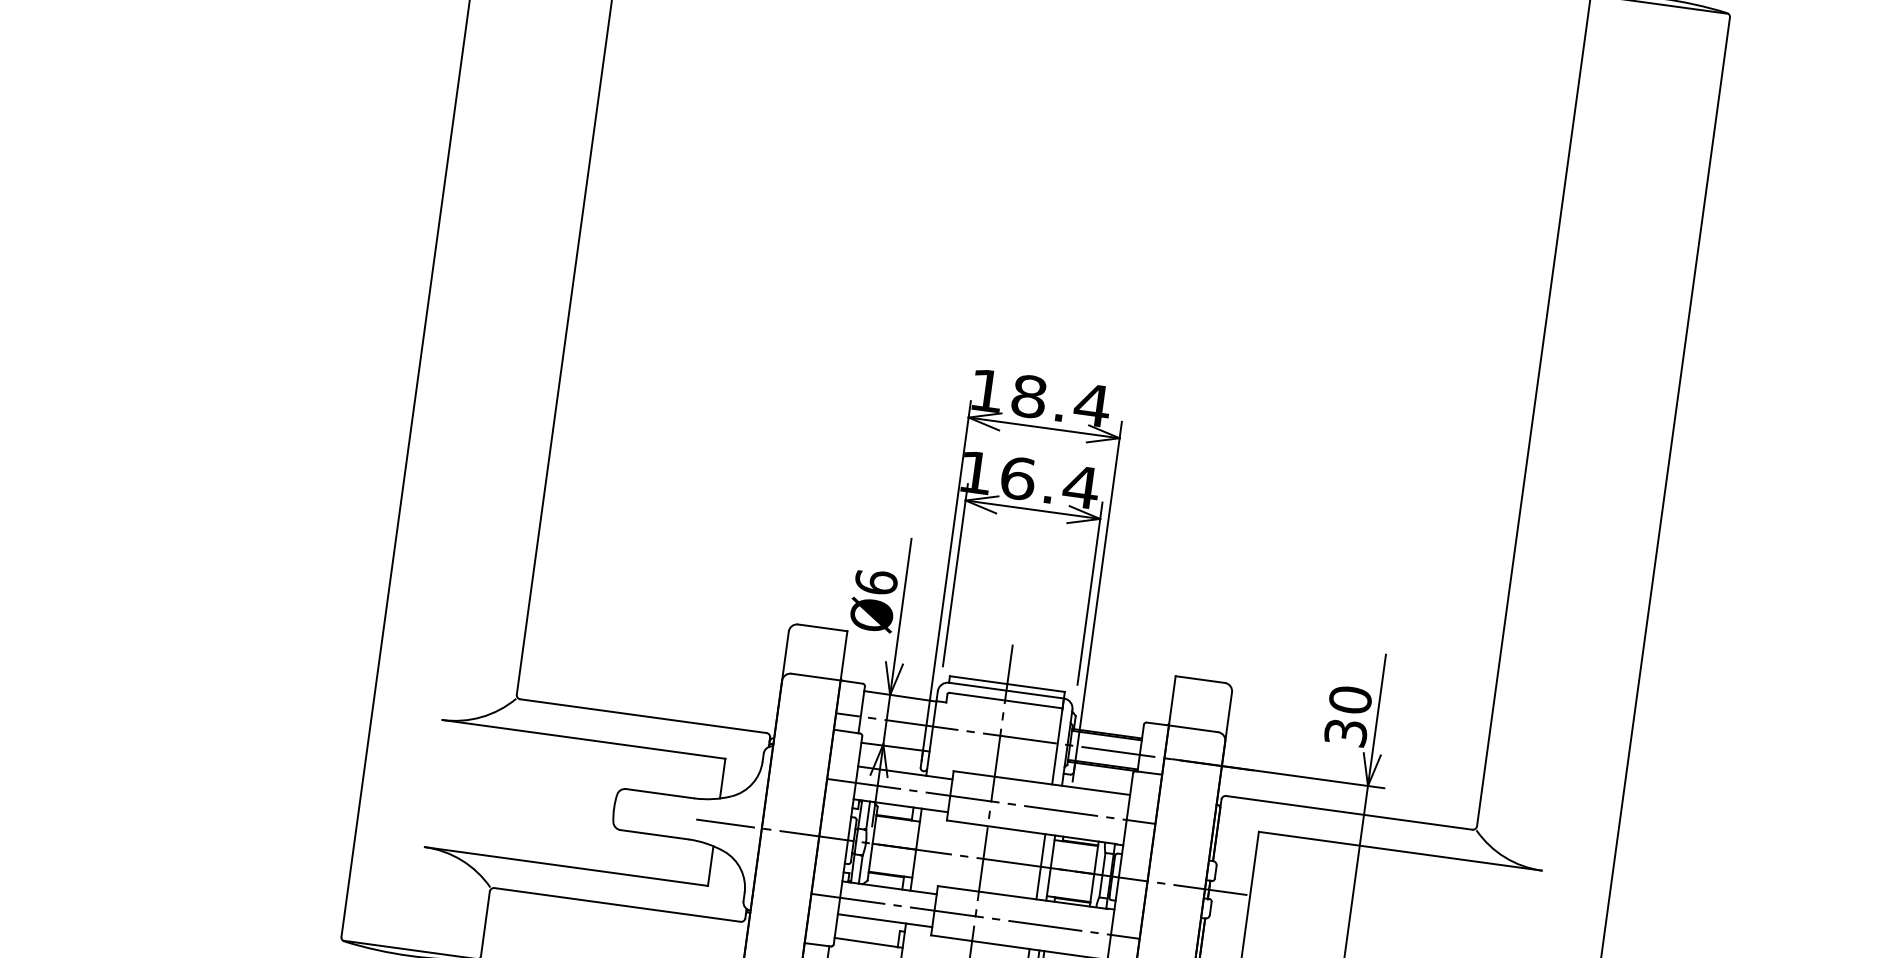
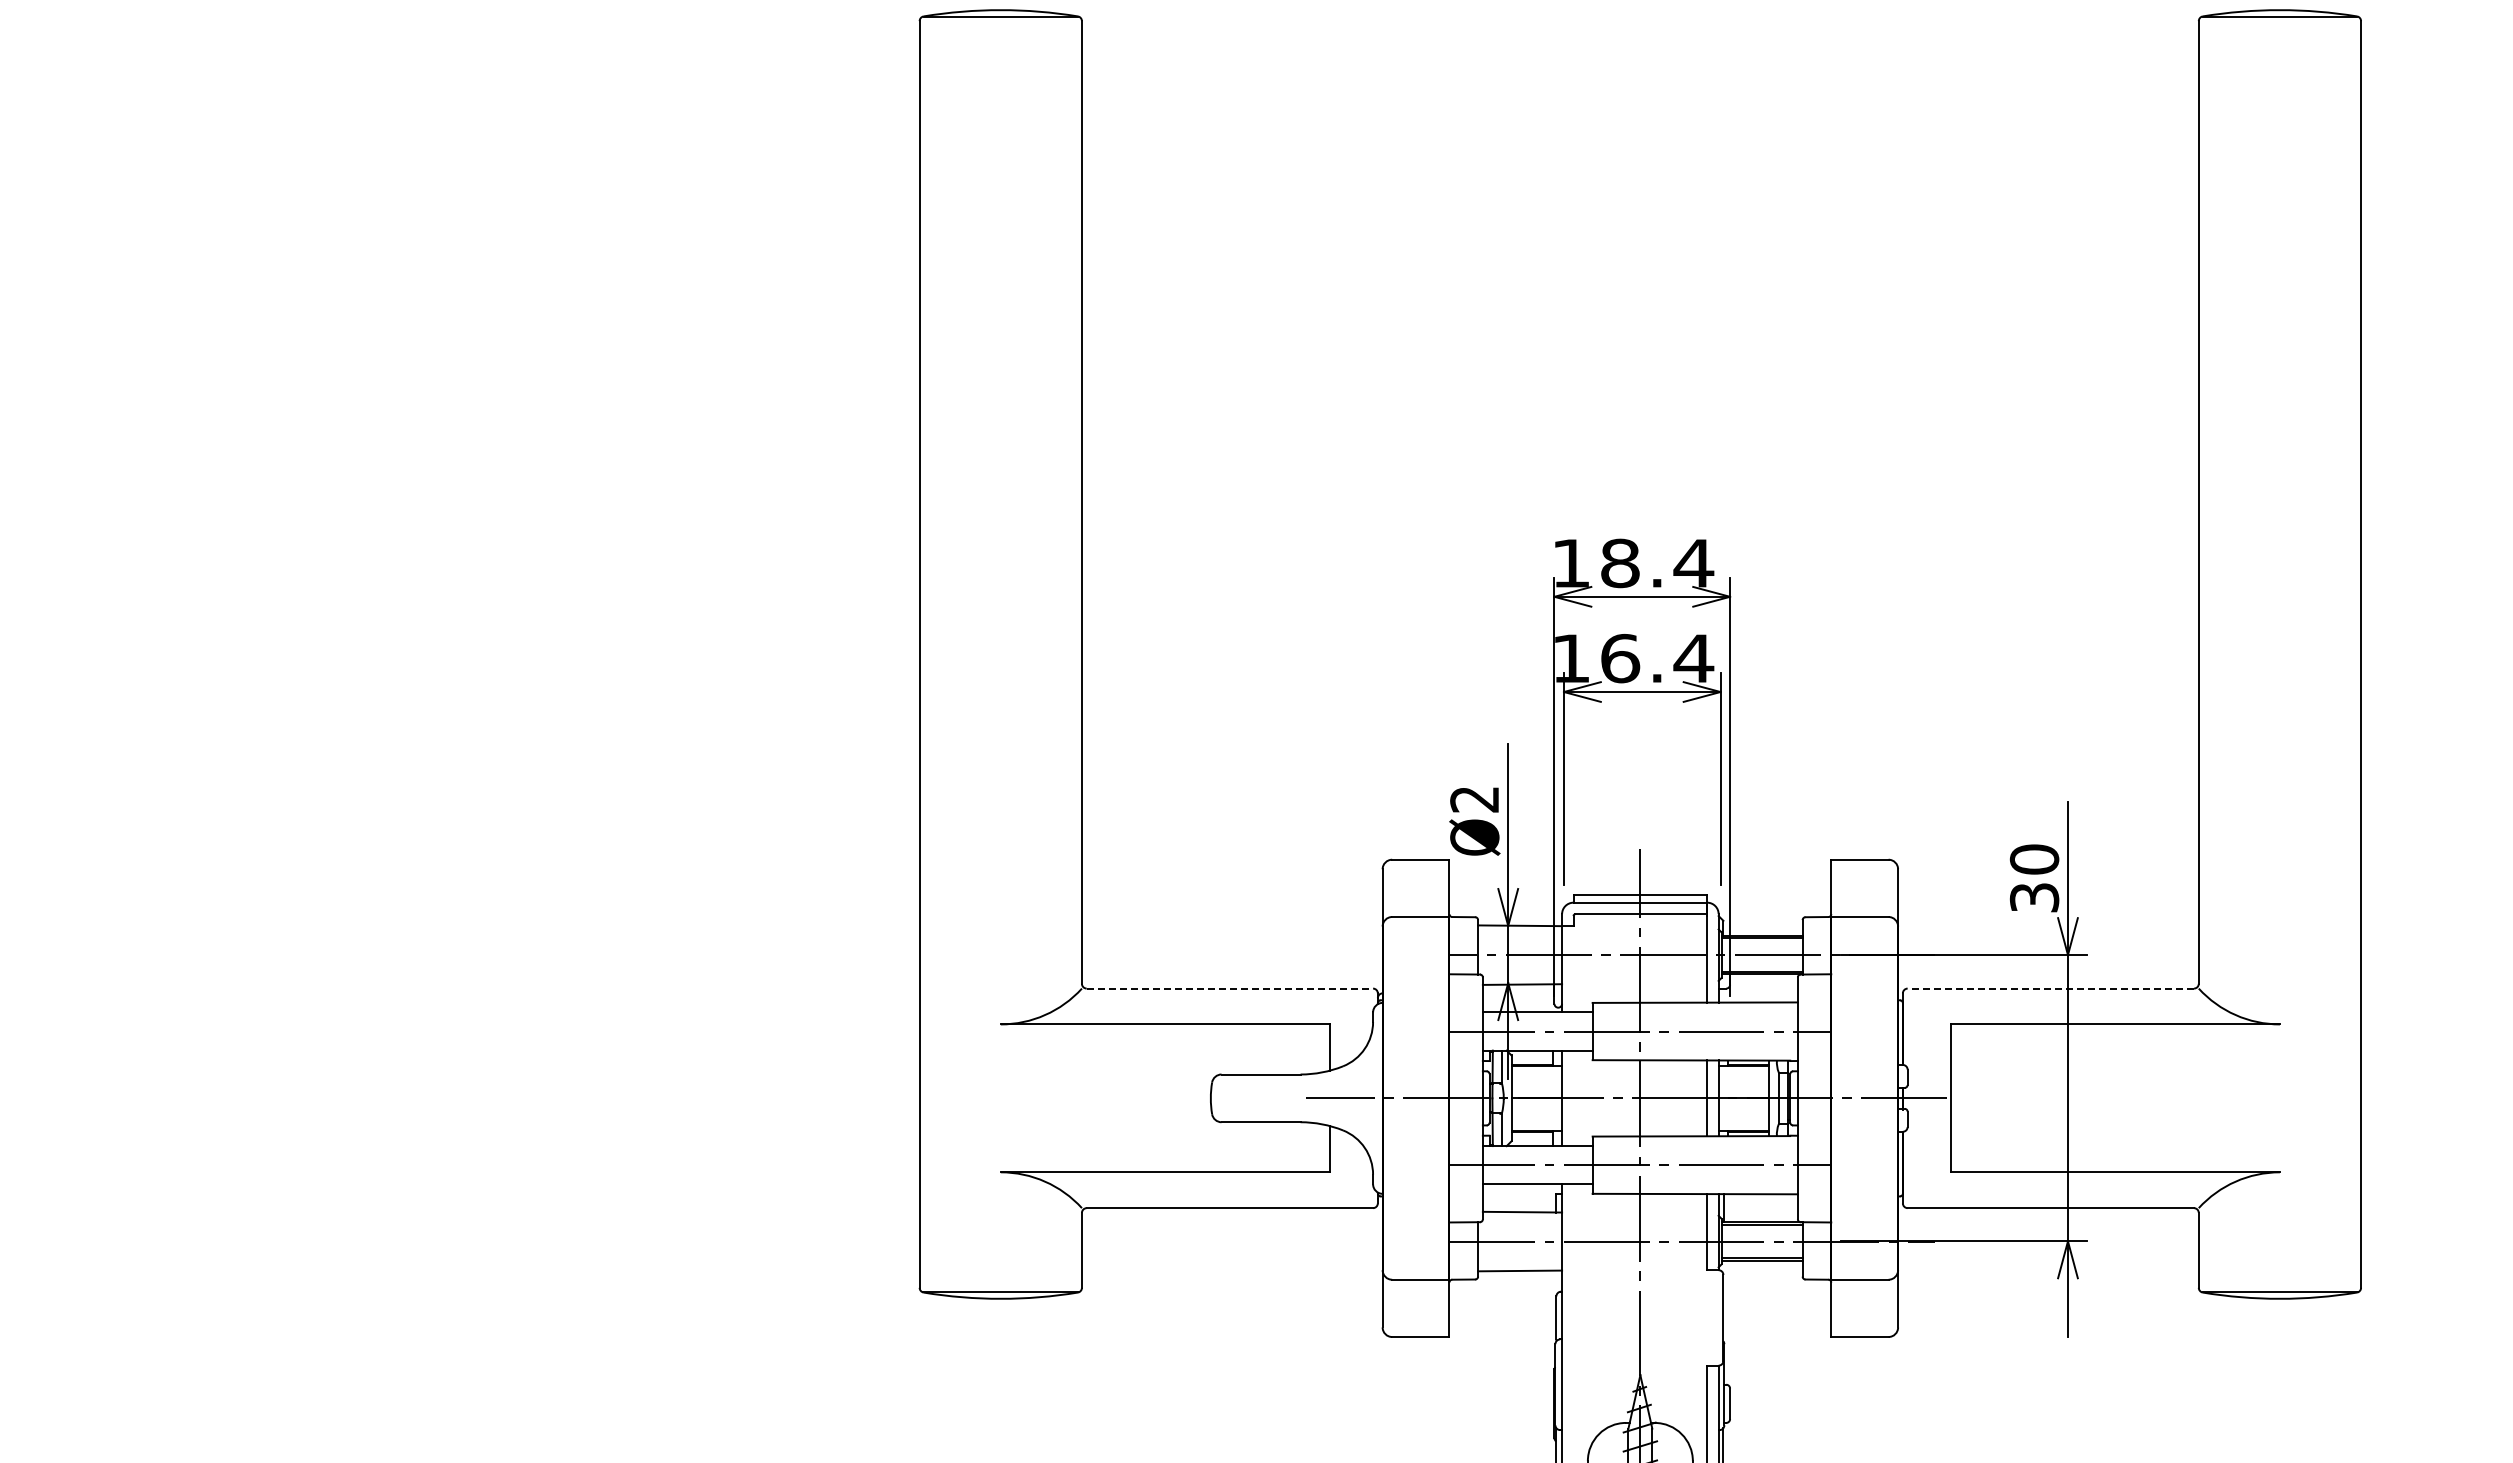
text: (876, 581) -> (1474, 798), Ø6 -> Ø2
line: (643, 716) -> (1230, 988), solid -> dashed
line: (1348, 812) -> (2050, 988), solid -> dashed

